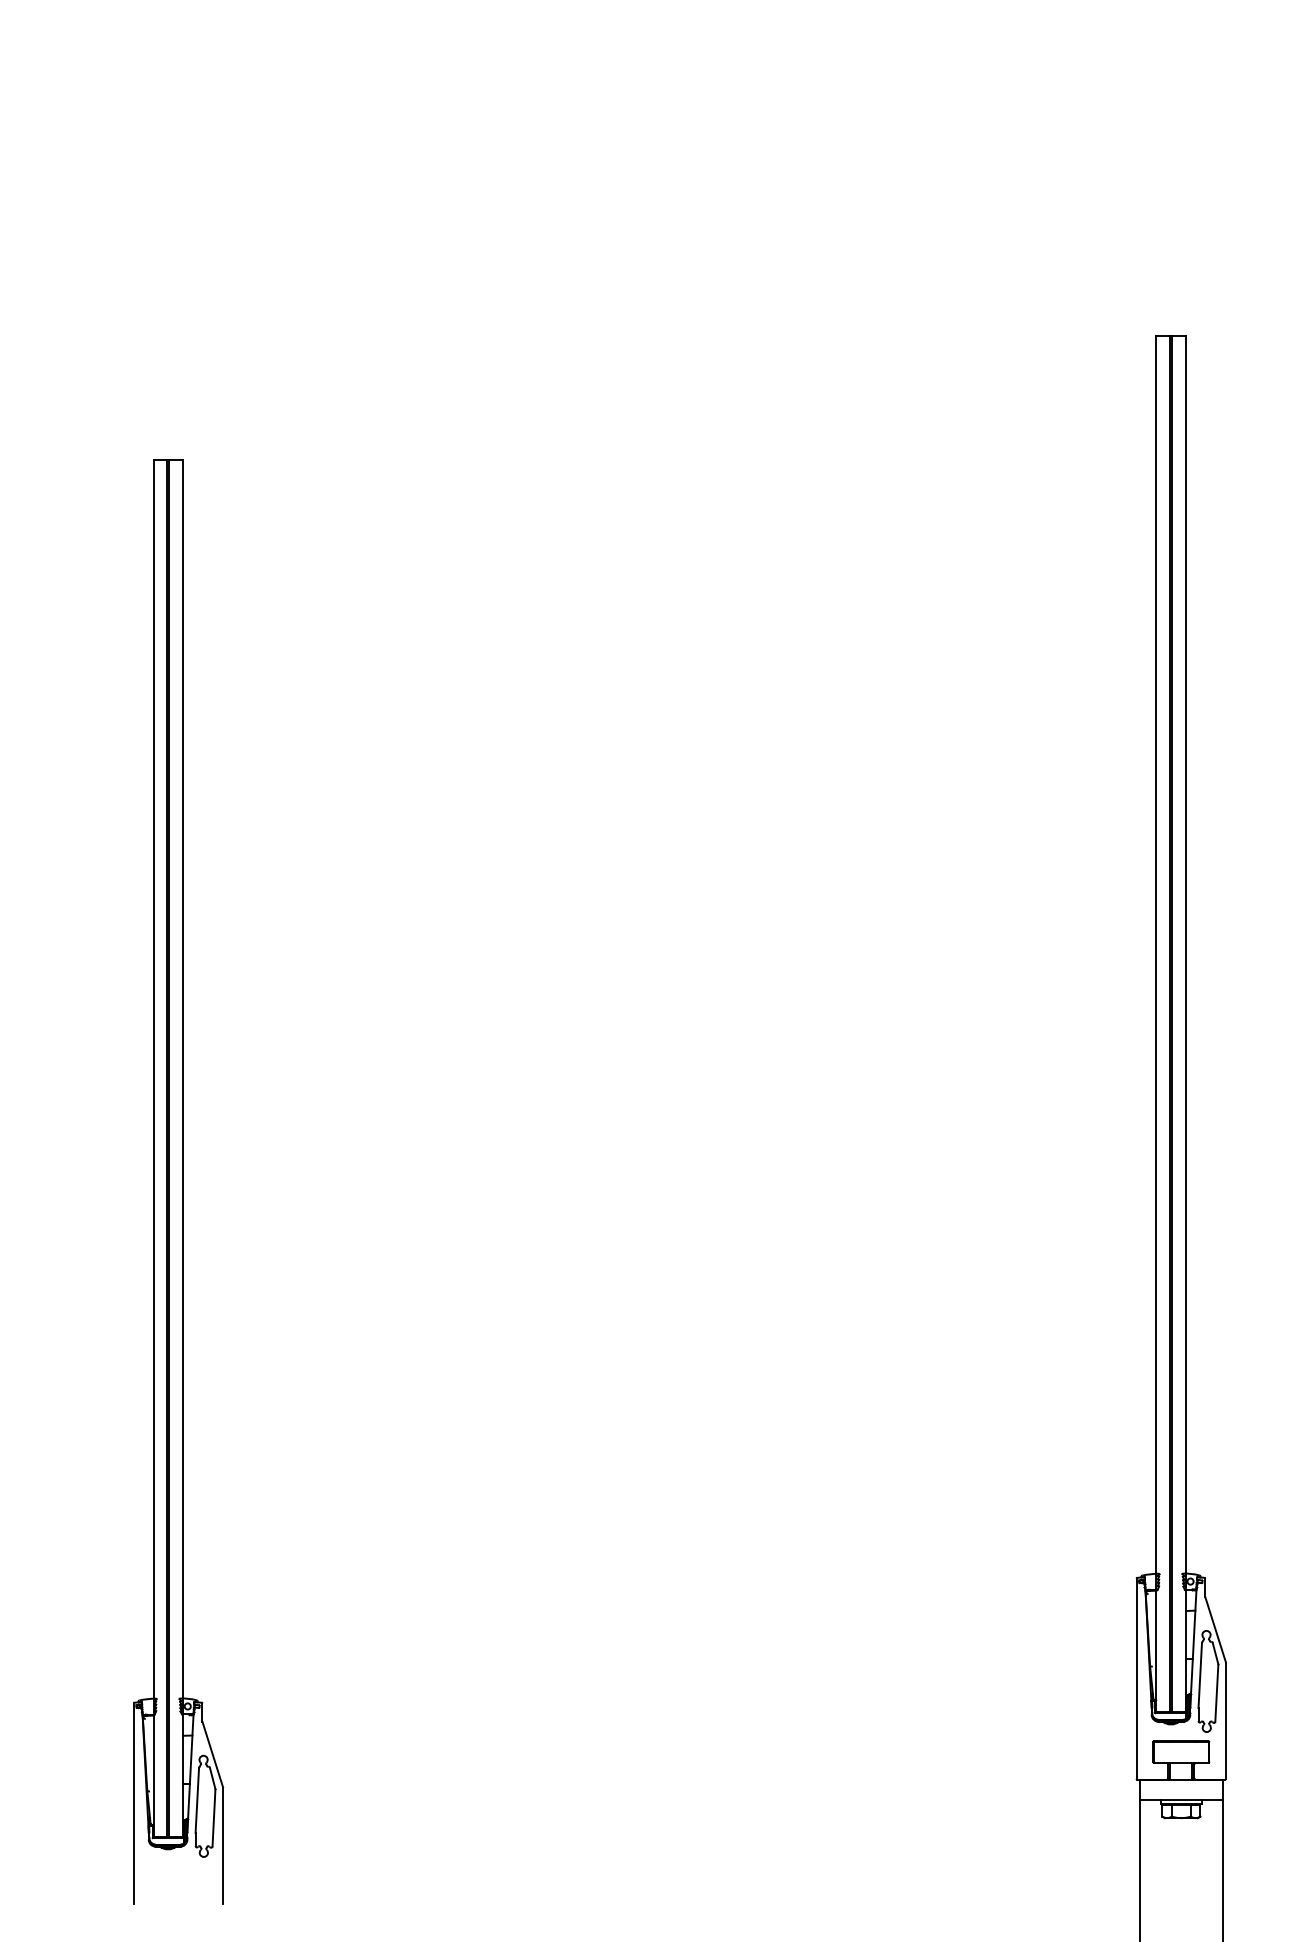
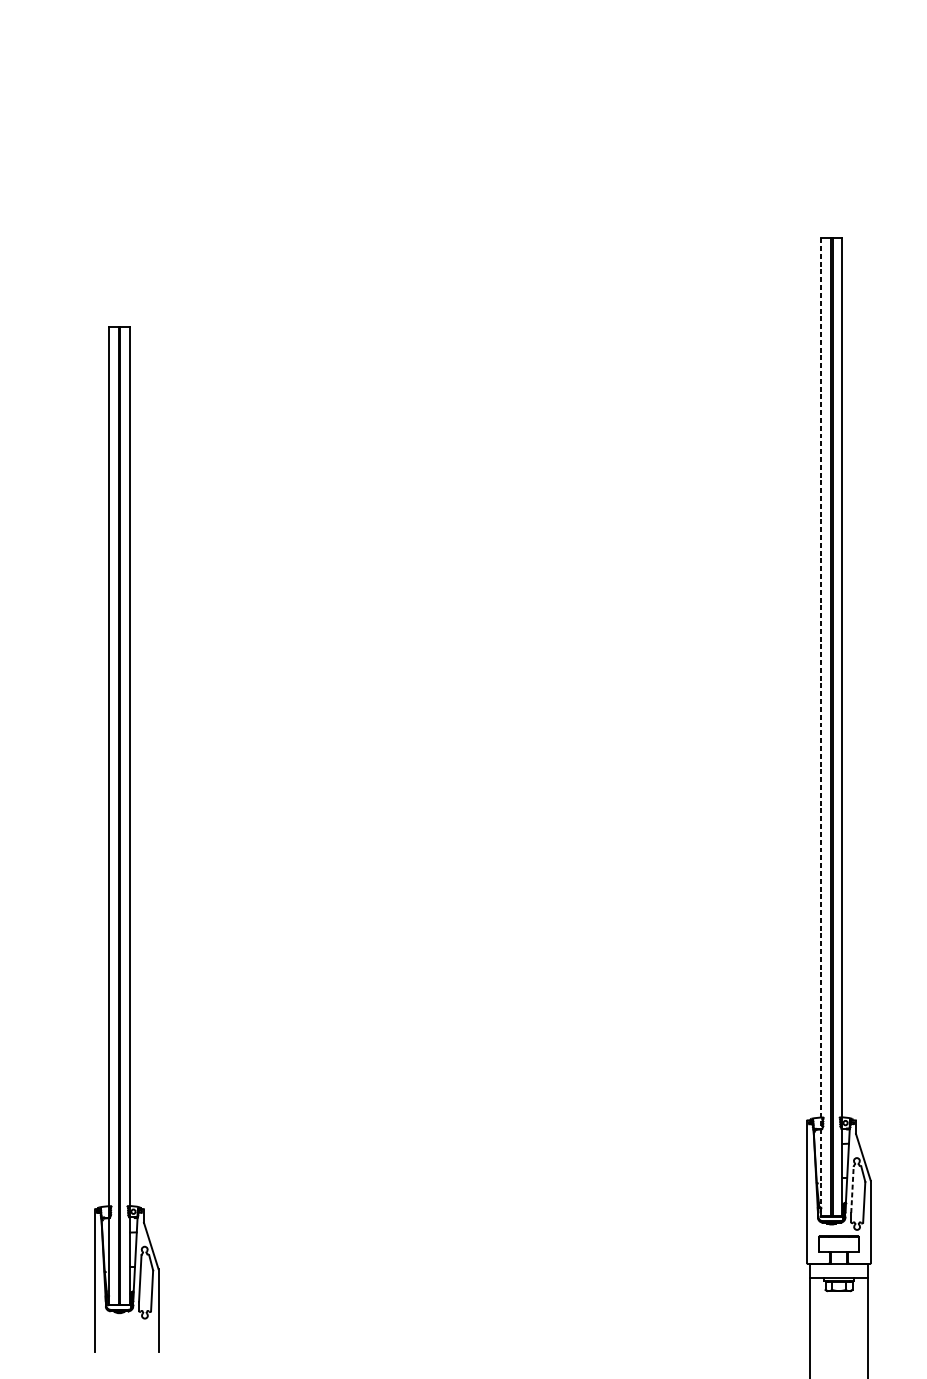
line: (1156, 1024) -> (821, 727), solid -> dashed
line: (1200, 1675) -> (852, 1189), solid -> dashed

